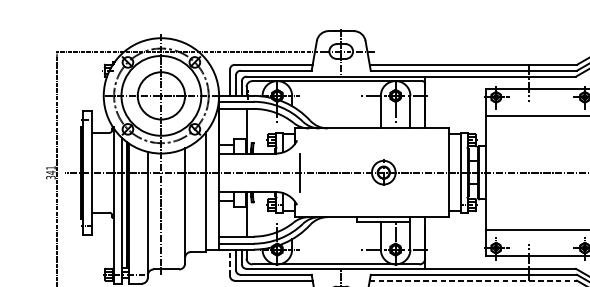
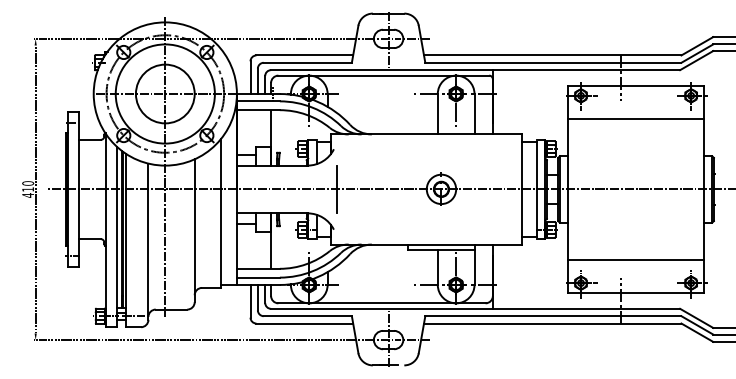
text: (51, 172) -> (28, 189), 341 -> 410
line: (230, 262) -> (250, 300), dashed -> solid
line: (473, 280) -> (552, 323), dashed -> solid

